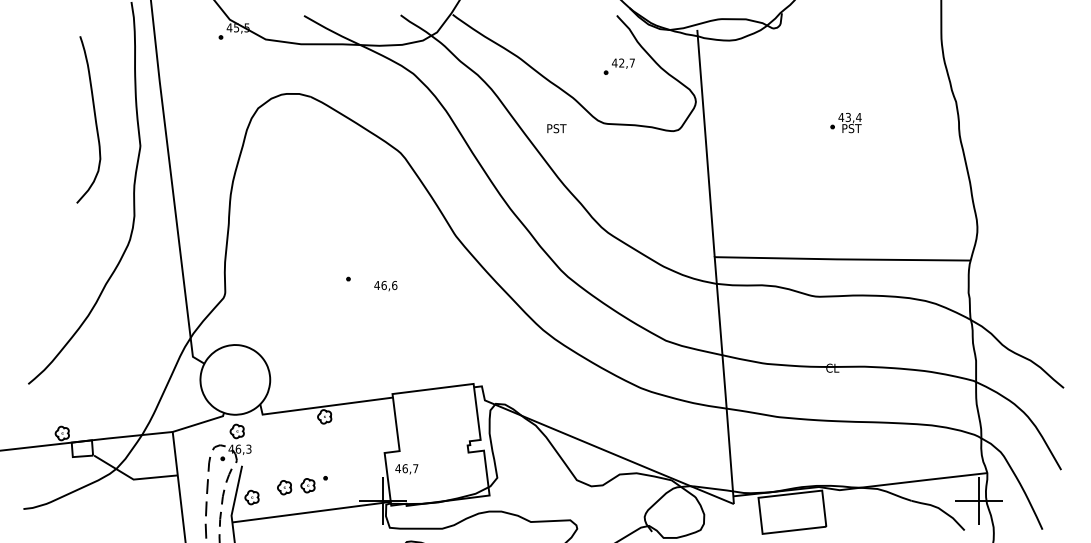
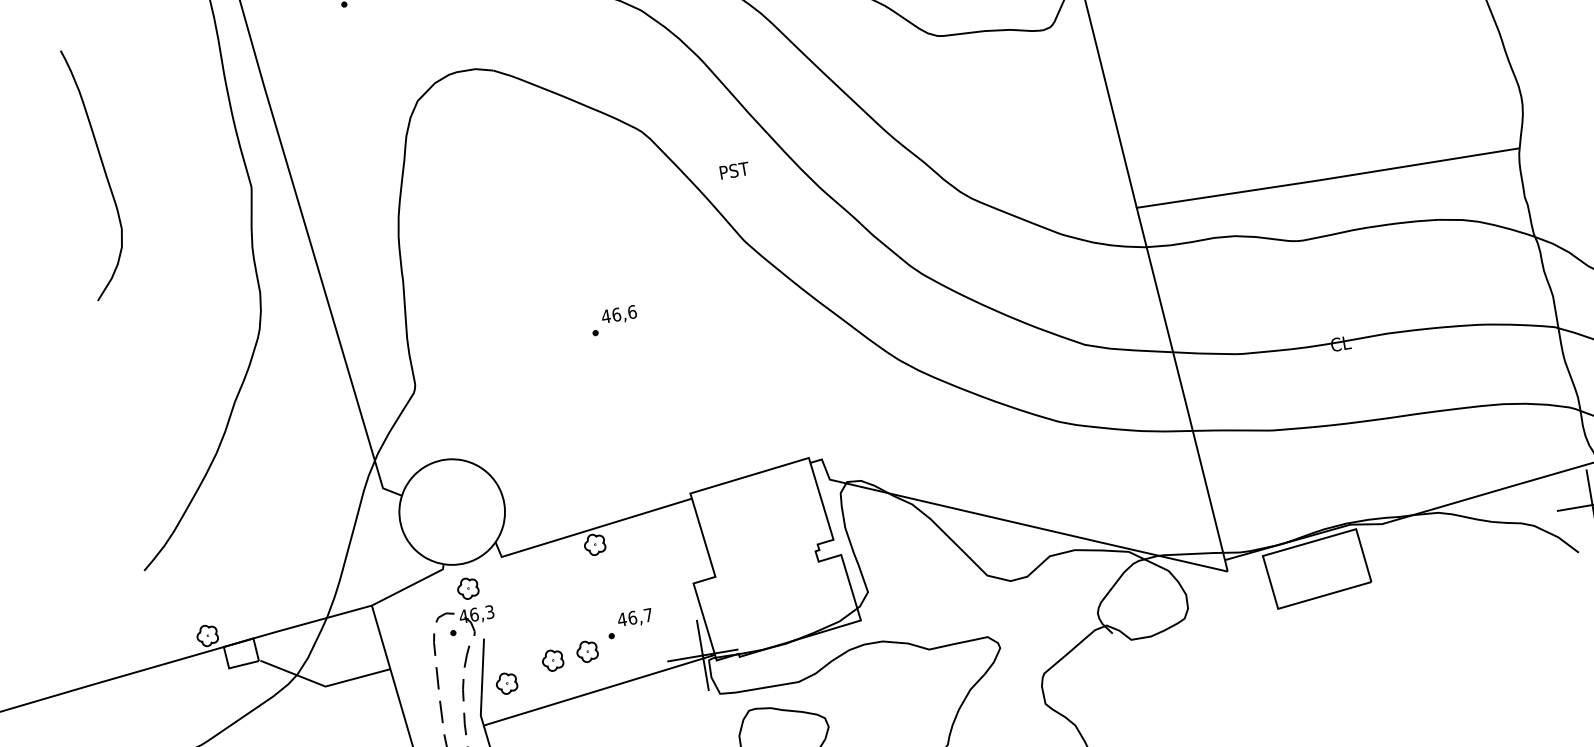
curve: (94, 119) -> (103, 171), moved
text: (556, 128) -> (733, 170), moved
text: (385, 286) -> (618, 315), moved
text: (406, 469) -> (634, 618), moved

